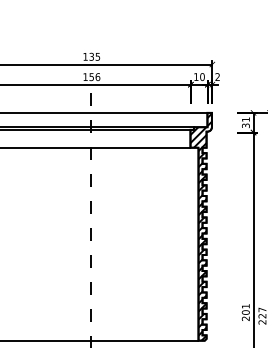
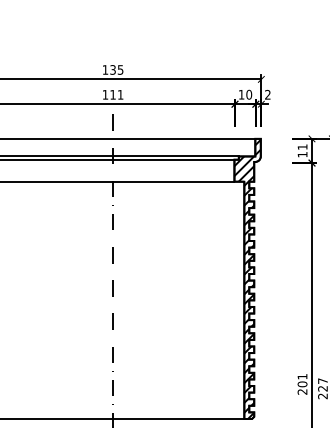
text: (94, 76) -> (116, 94), 156 -> 111
text: (245, 125) -> (302, 154), 31 -> 11

